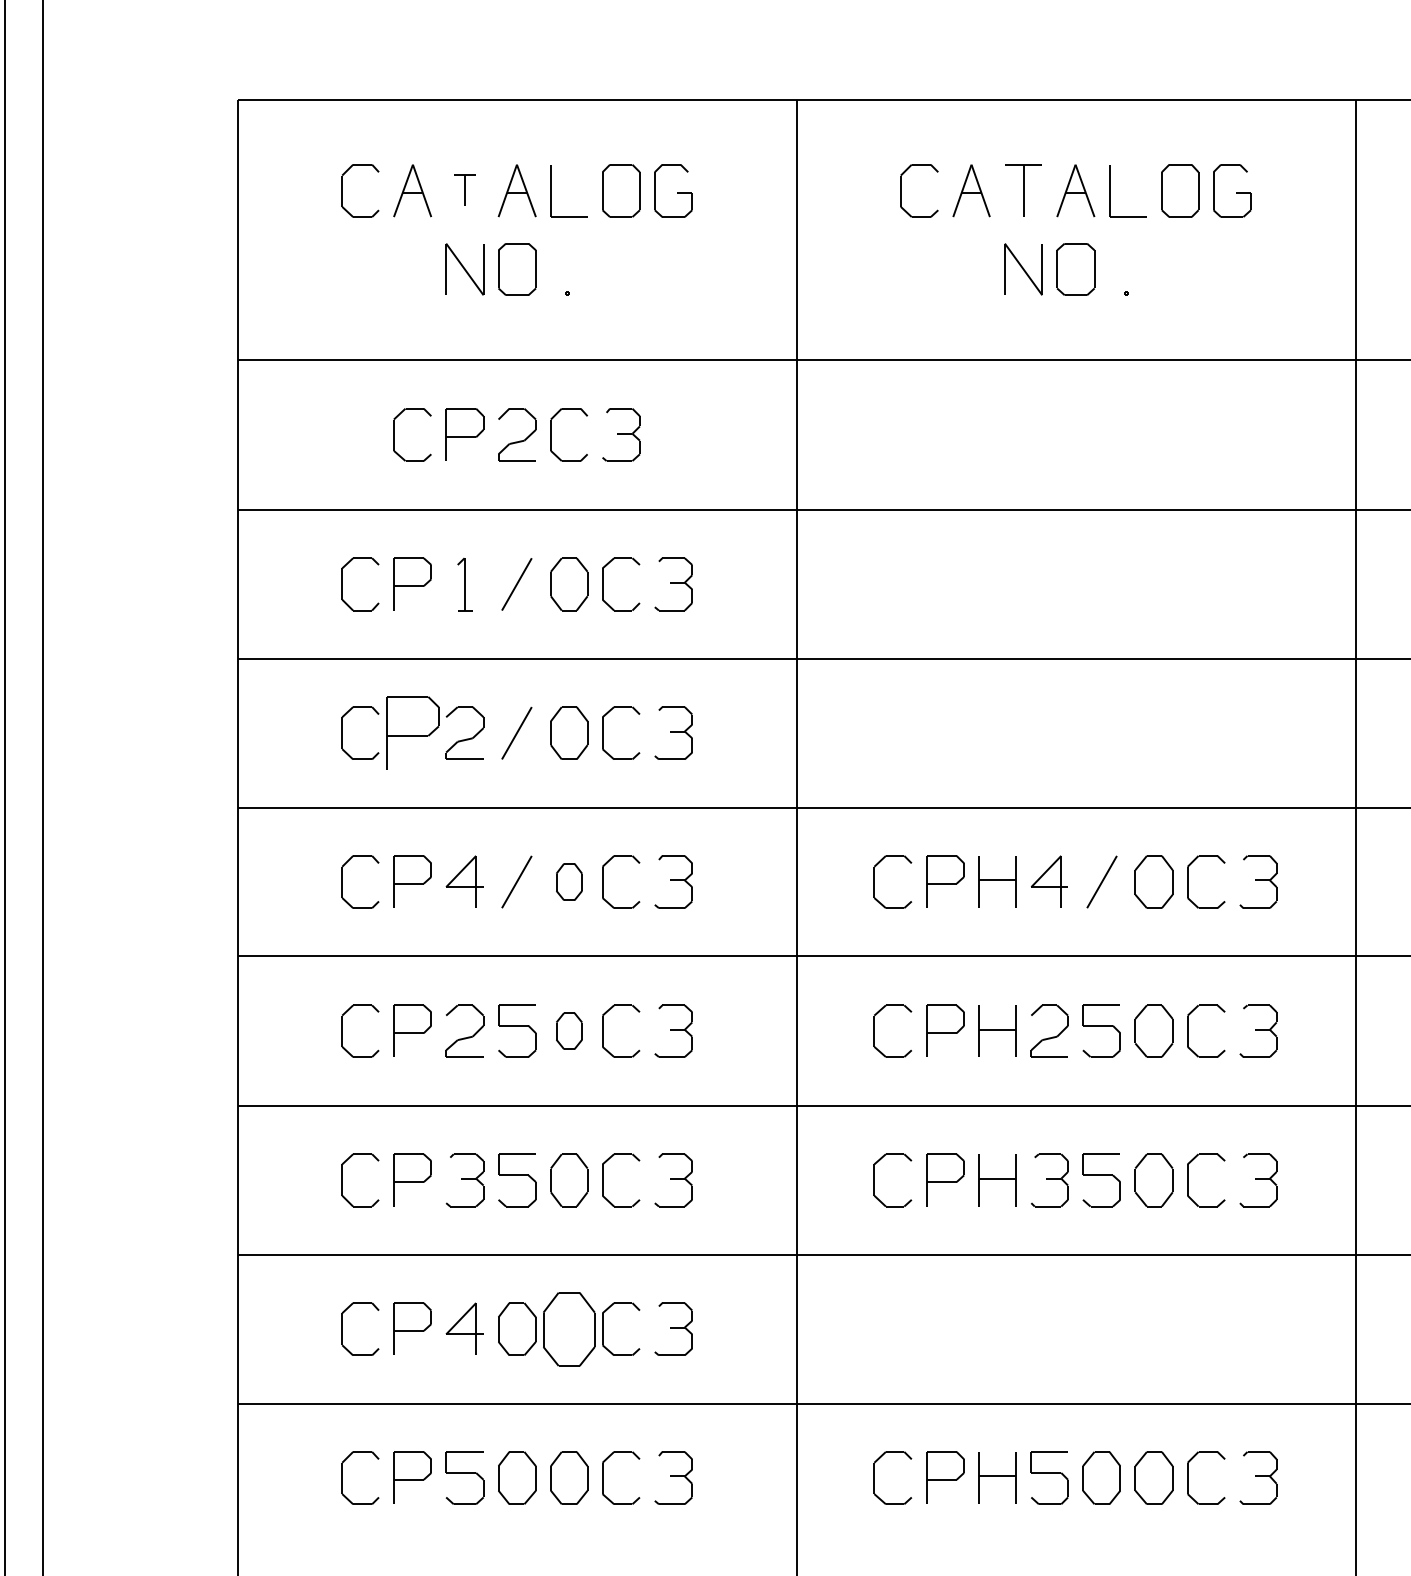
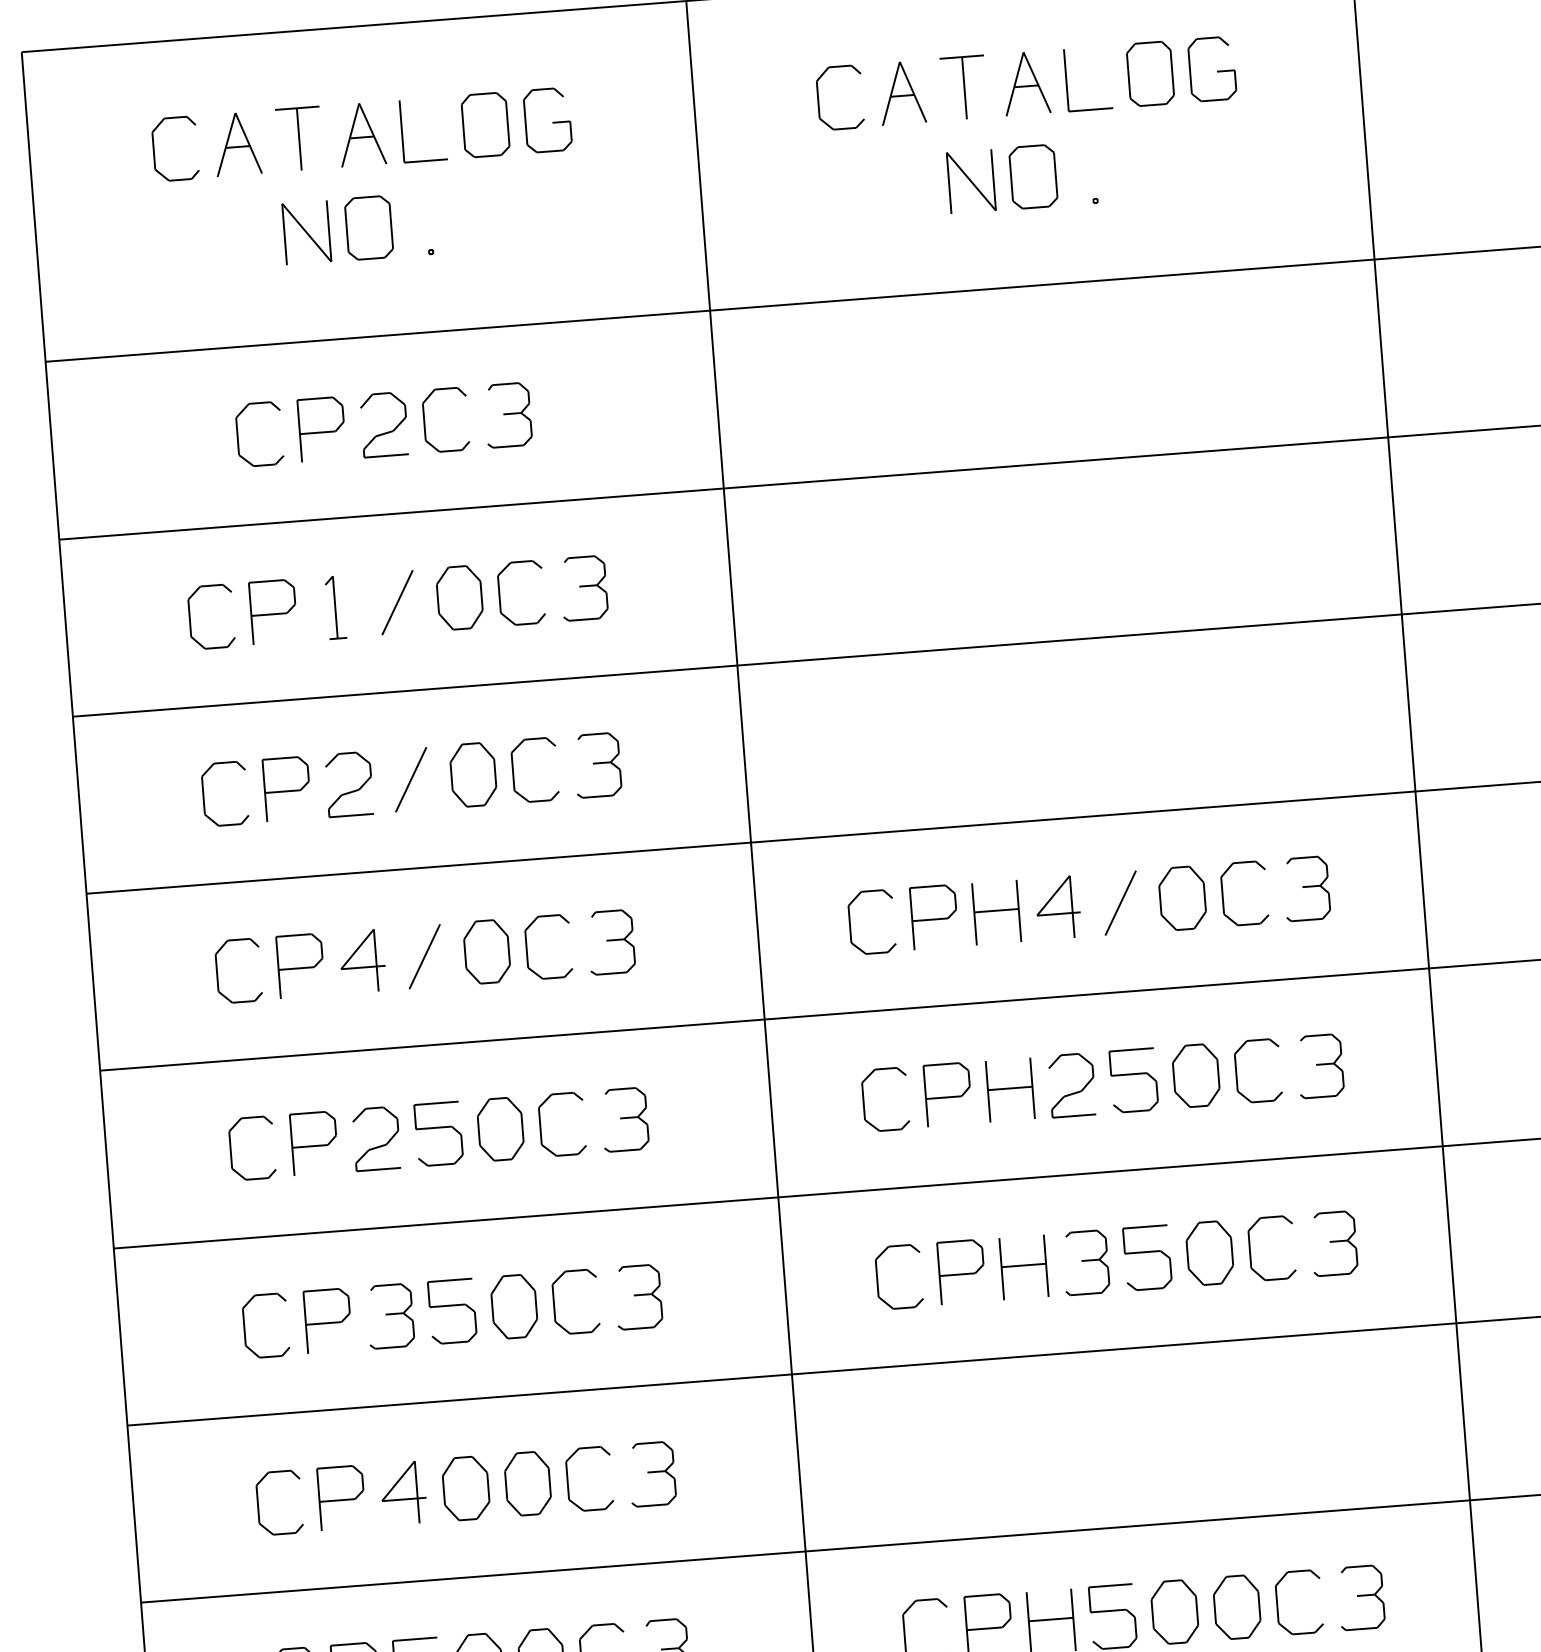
part: (464, 190) -> (299, 138), size x1.67
part: (412, 732) -> (286, 788), size x0.71
part: (569, 881) -> (487, 951), size x1.43
part: (569, 1030) -> (500, 1128), size x1.43
part: (569, 1328) -> (528, 1482), size x0.71

